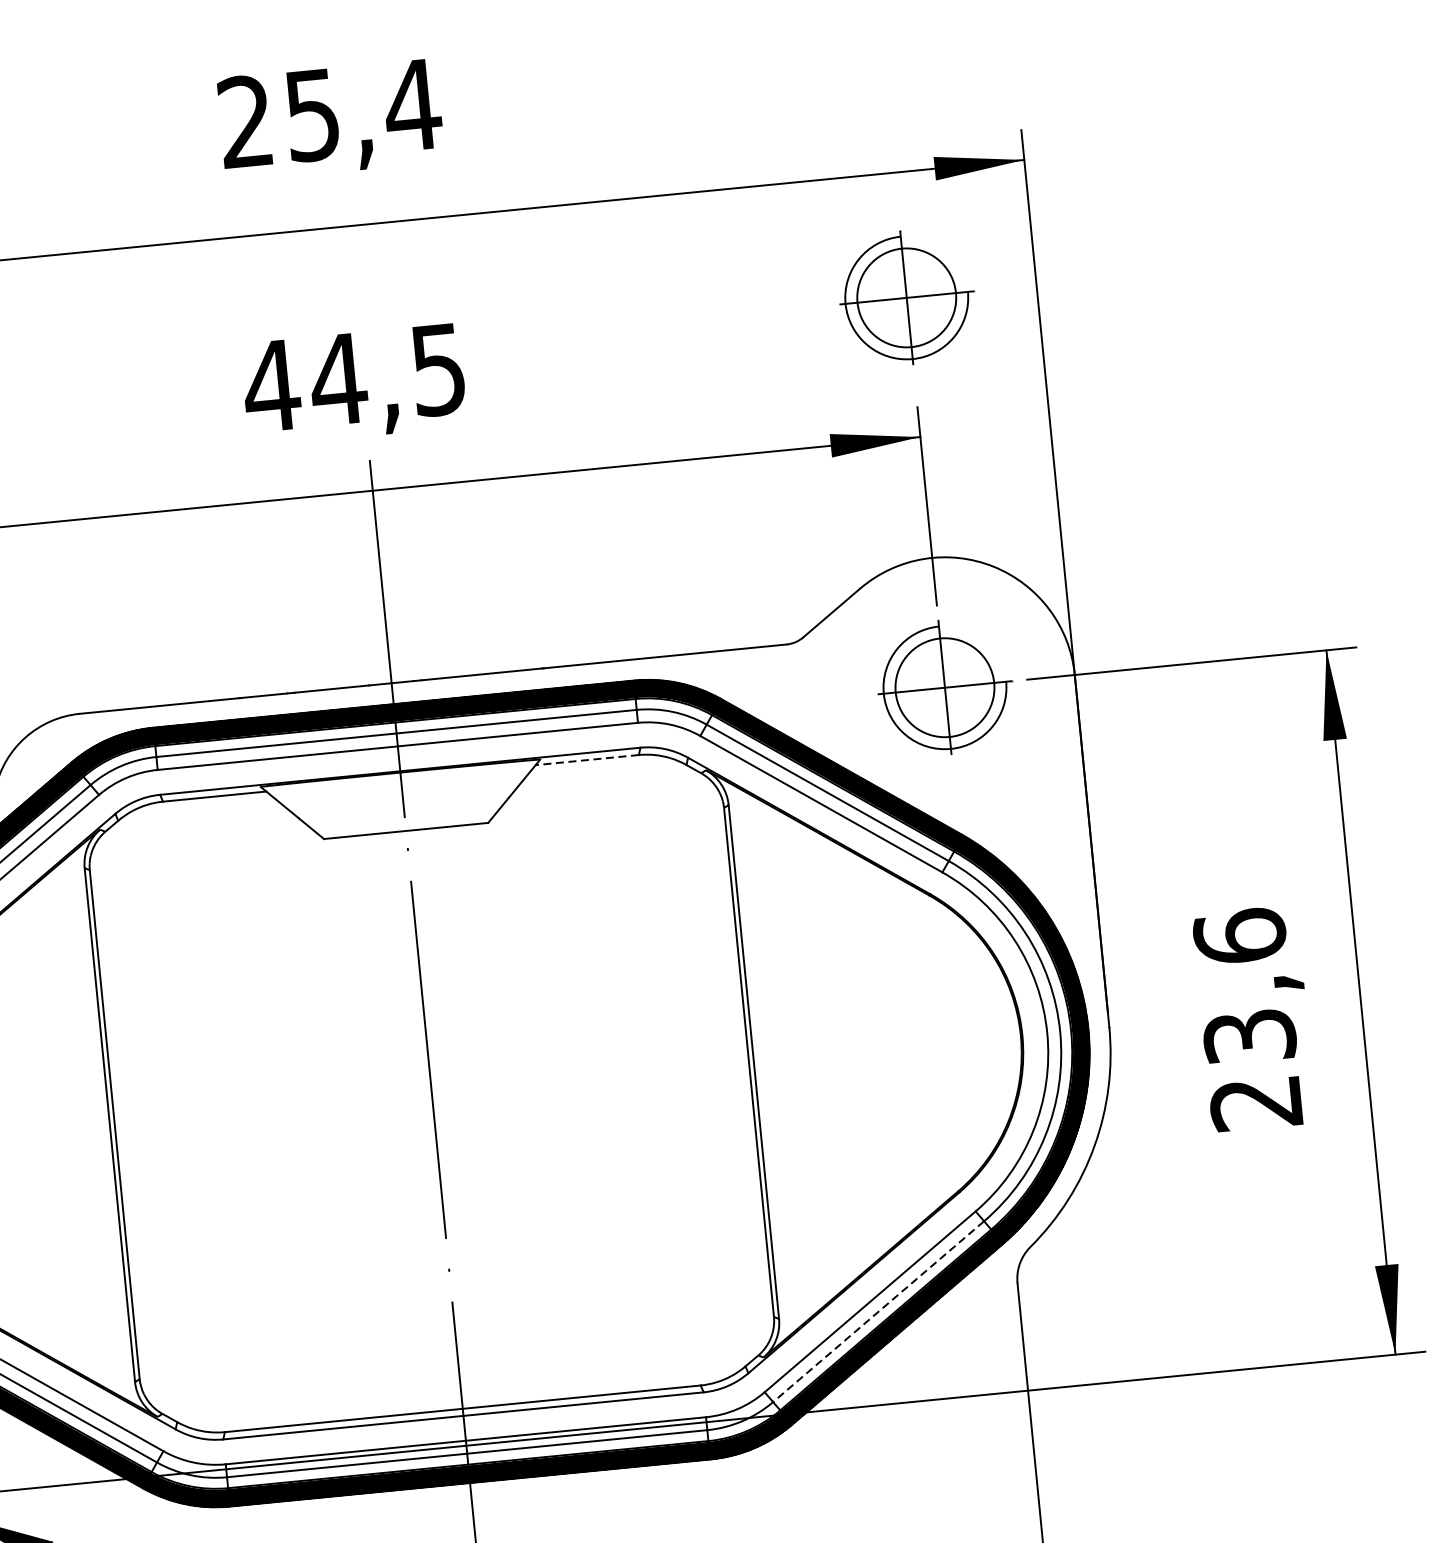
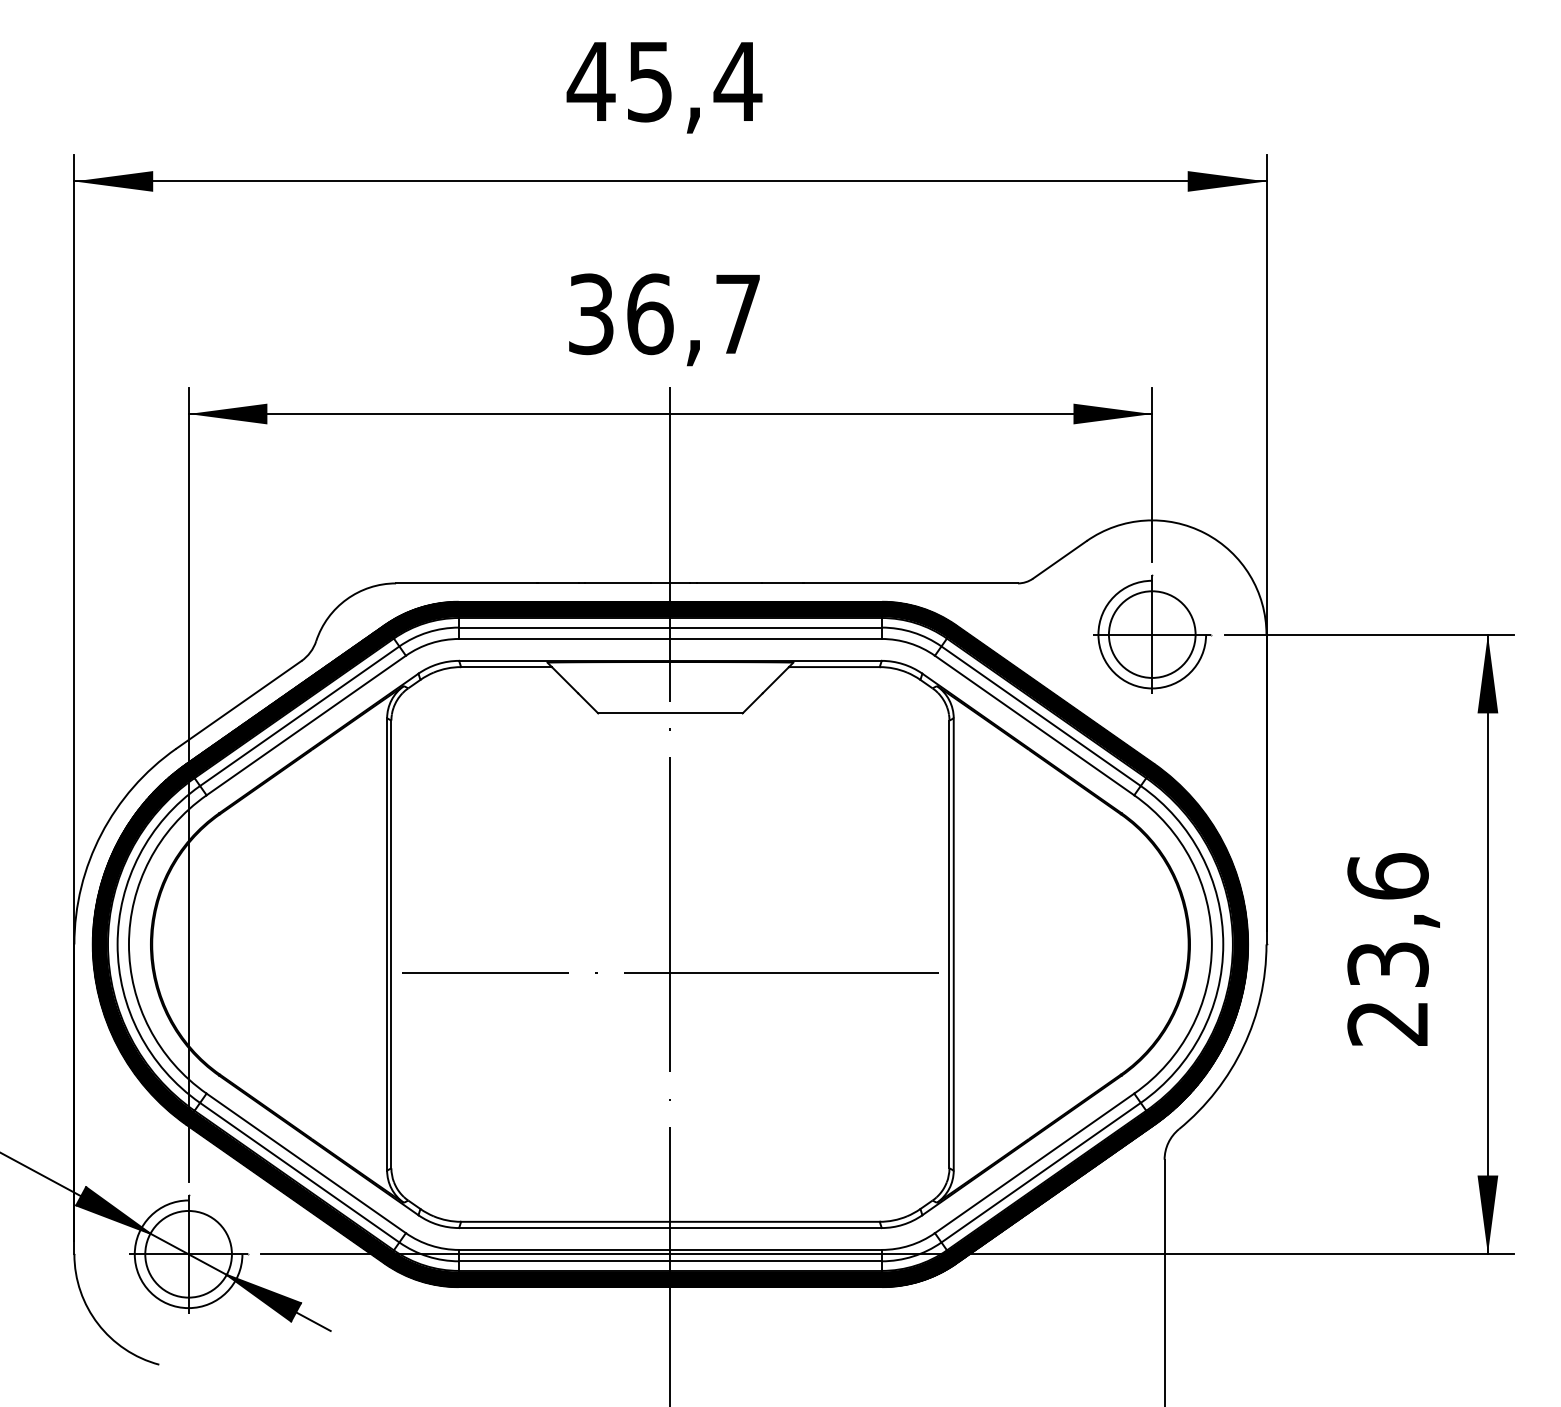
text: (244, 120) -> (590, 80), 25,4 -> 45,4
part: (906, 296) -> (1152, 290), removed
text: (352, 378) -> (662, 314), 44,5 -> 36,7
line: (586, 760) -> (833, 667), dashed -> solid
line: (435, 1126) -> (670, 973), added
line: (879, 1311) -> (1041, 1172), dashed -> solid

